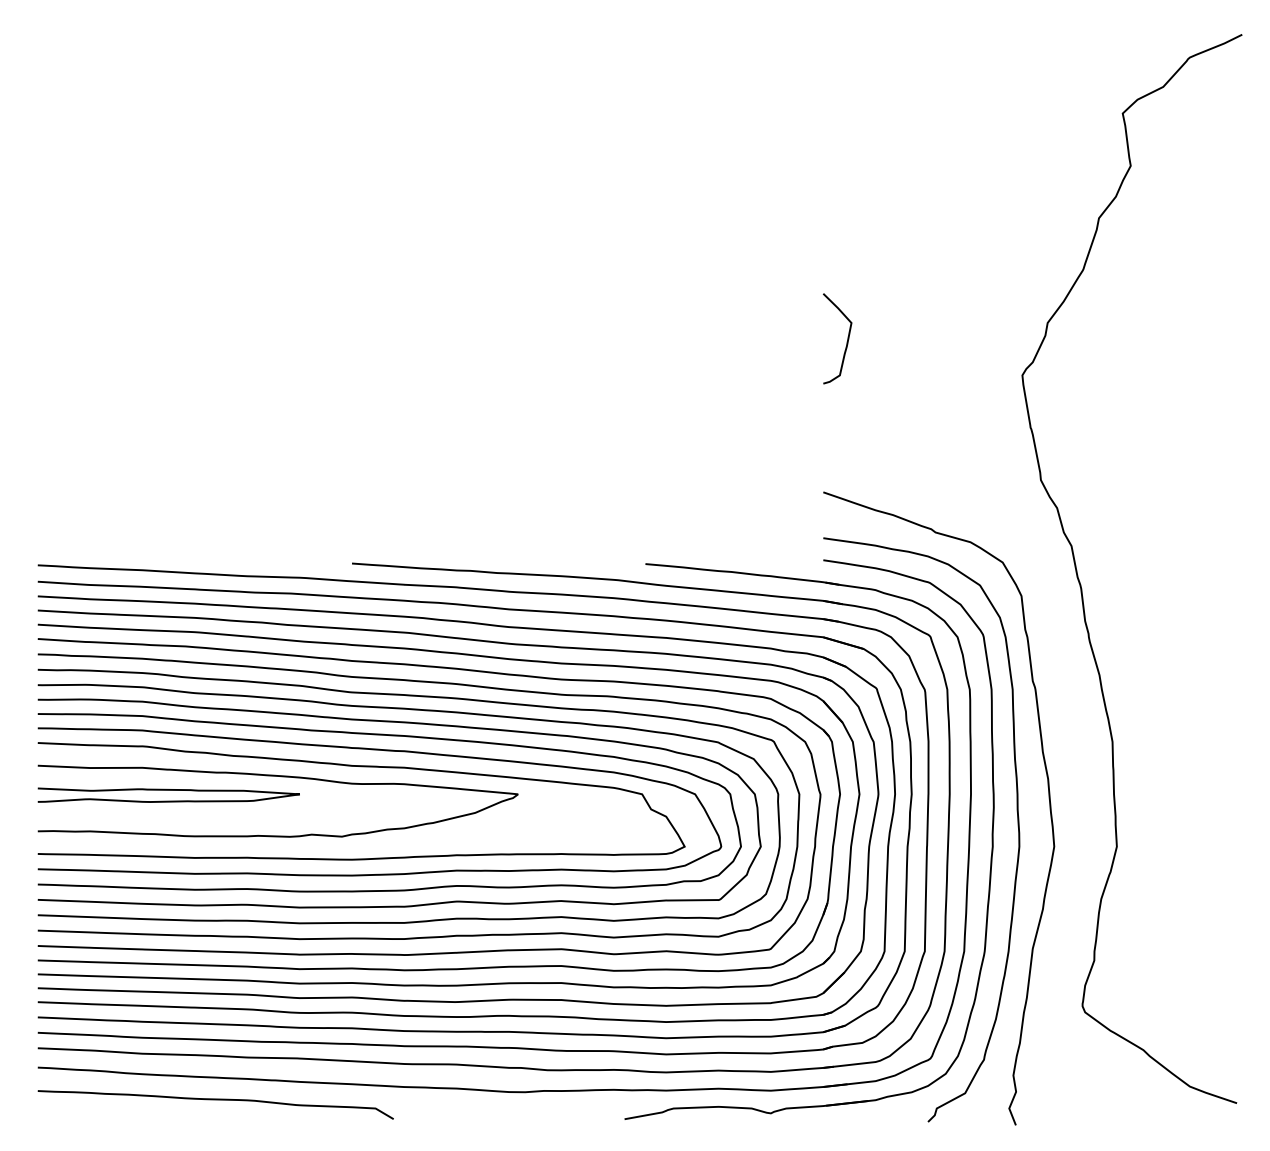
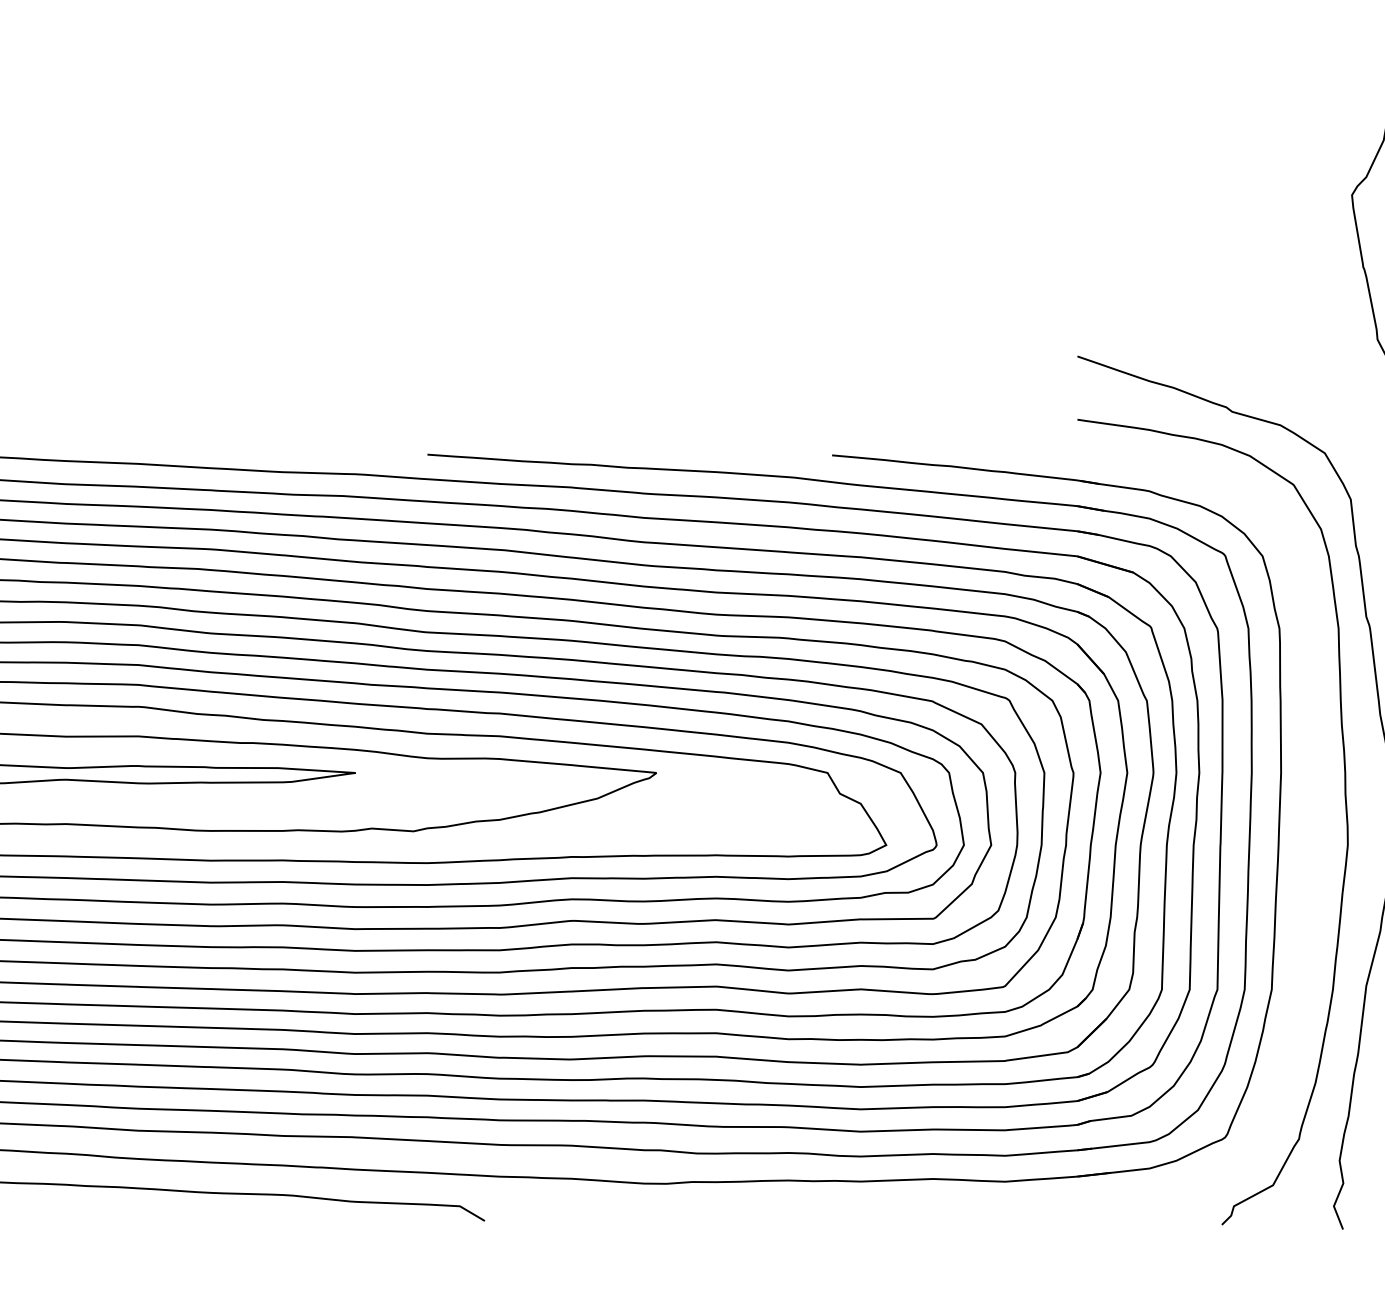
curve: (846, 341) -> (1109, 148), removed
part: (990, 856) -> (1308, 858), removed

